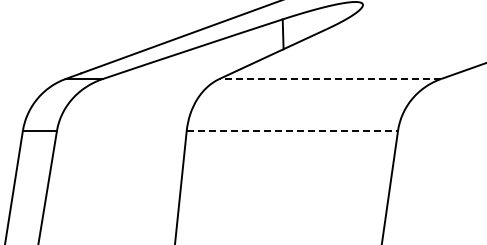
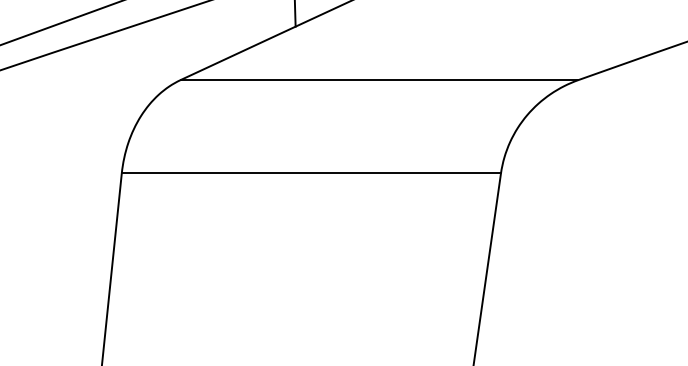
line: (330, 79) -> (379, 80), dashed -> solid
line: (292, 131) -> (311, 174), dashed -> solid

